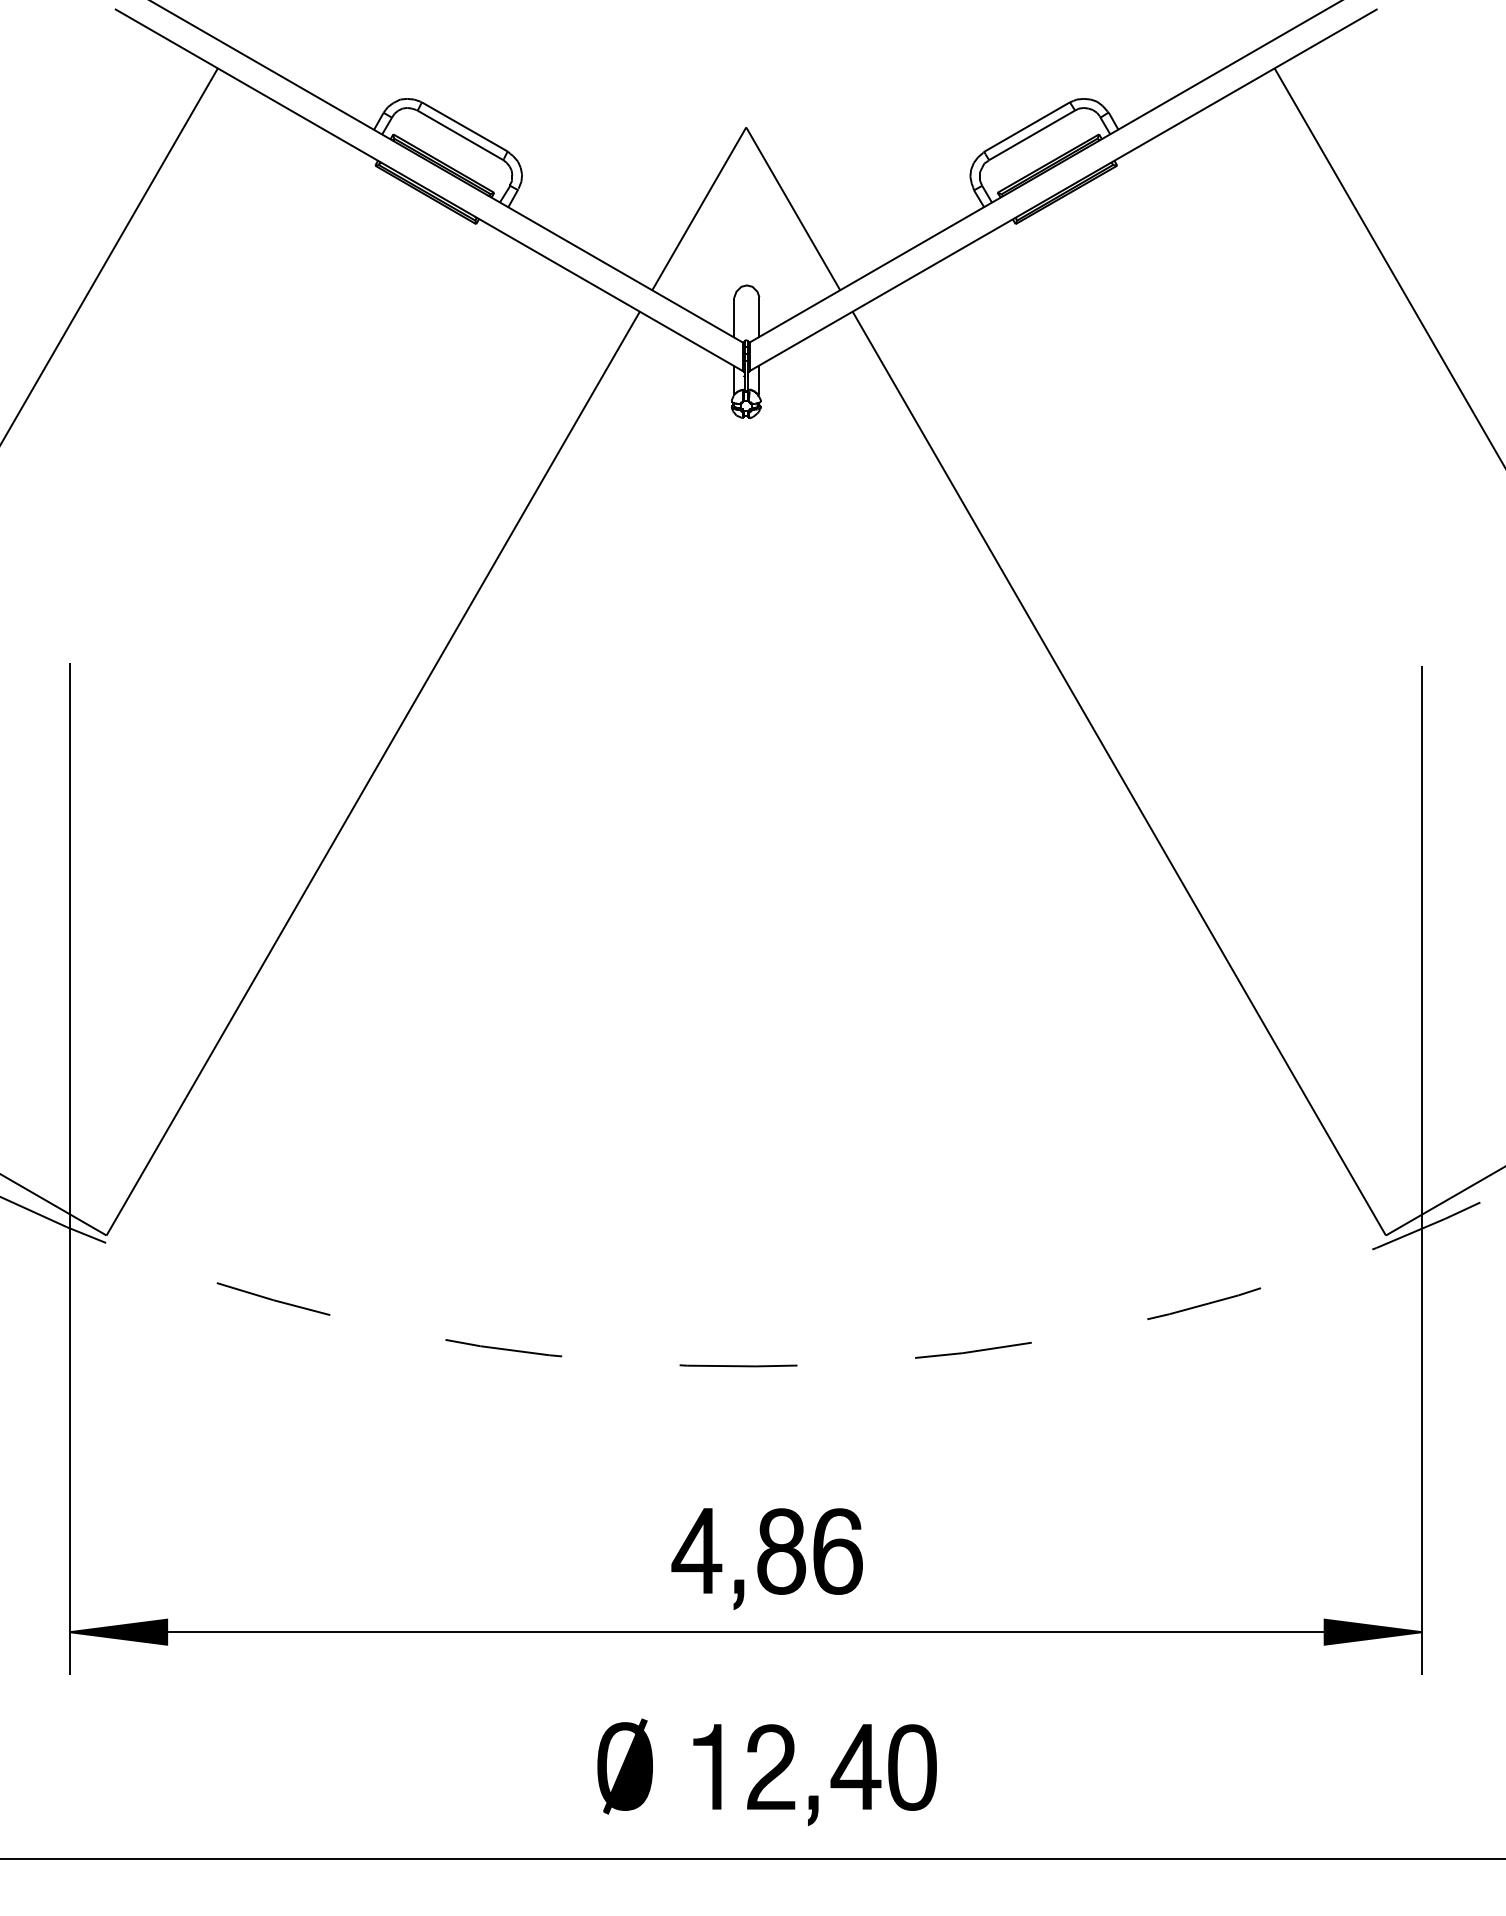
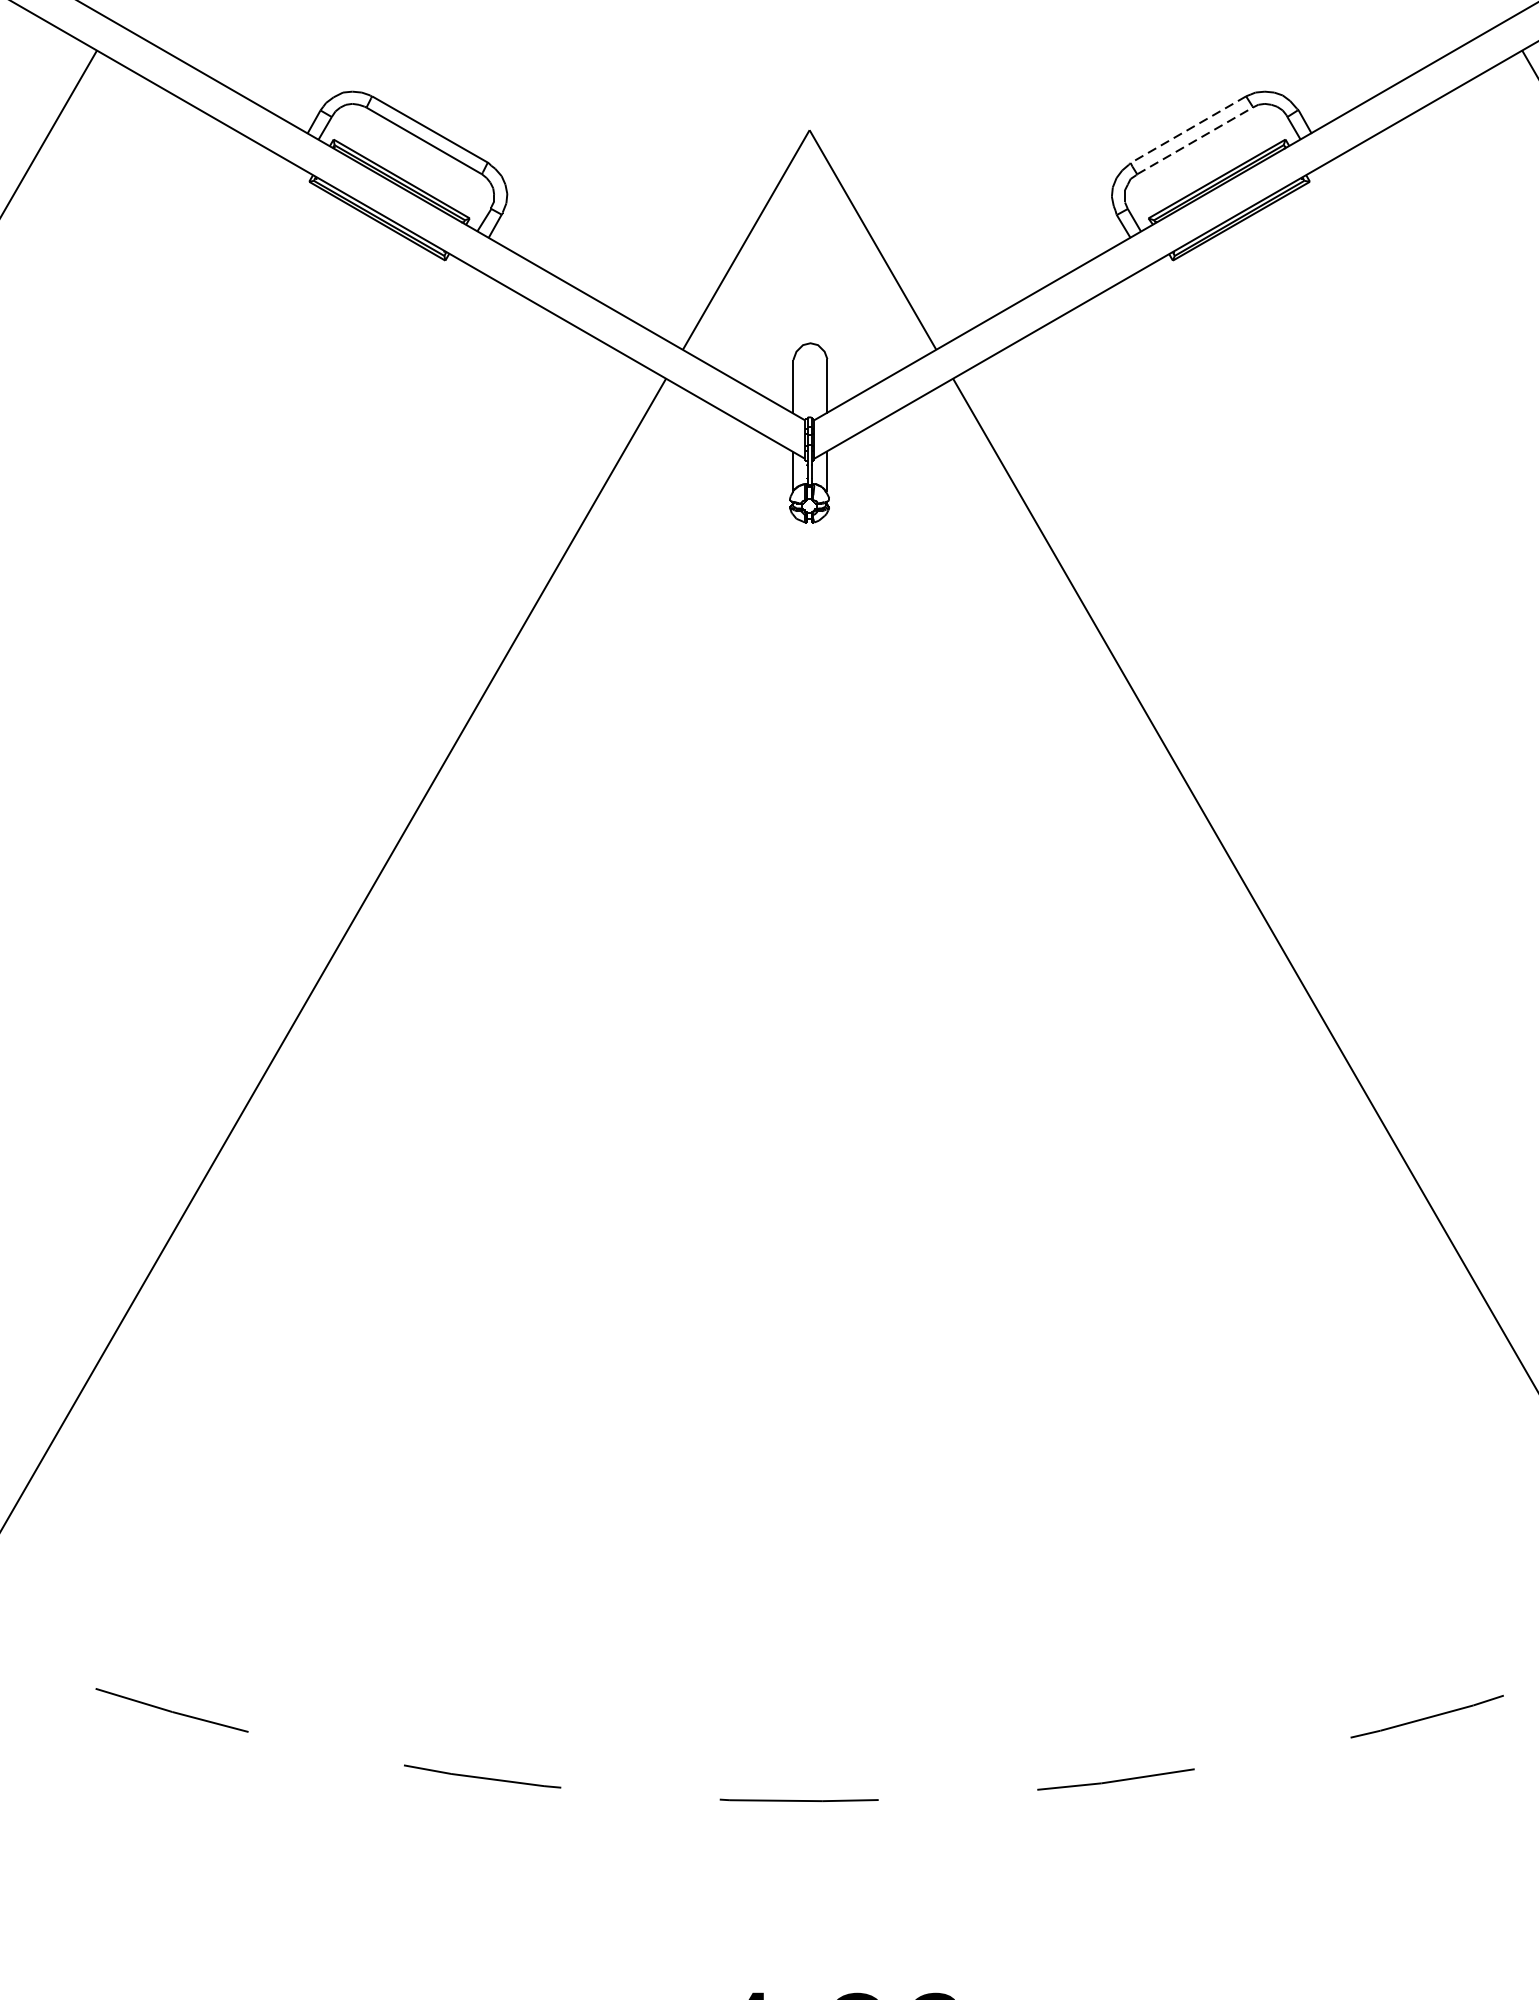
line: (1026, 127) -> (1187, 130), solid -> dashed
line: (1032, 135) -> (1195, 141), solid -> dashed

